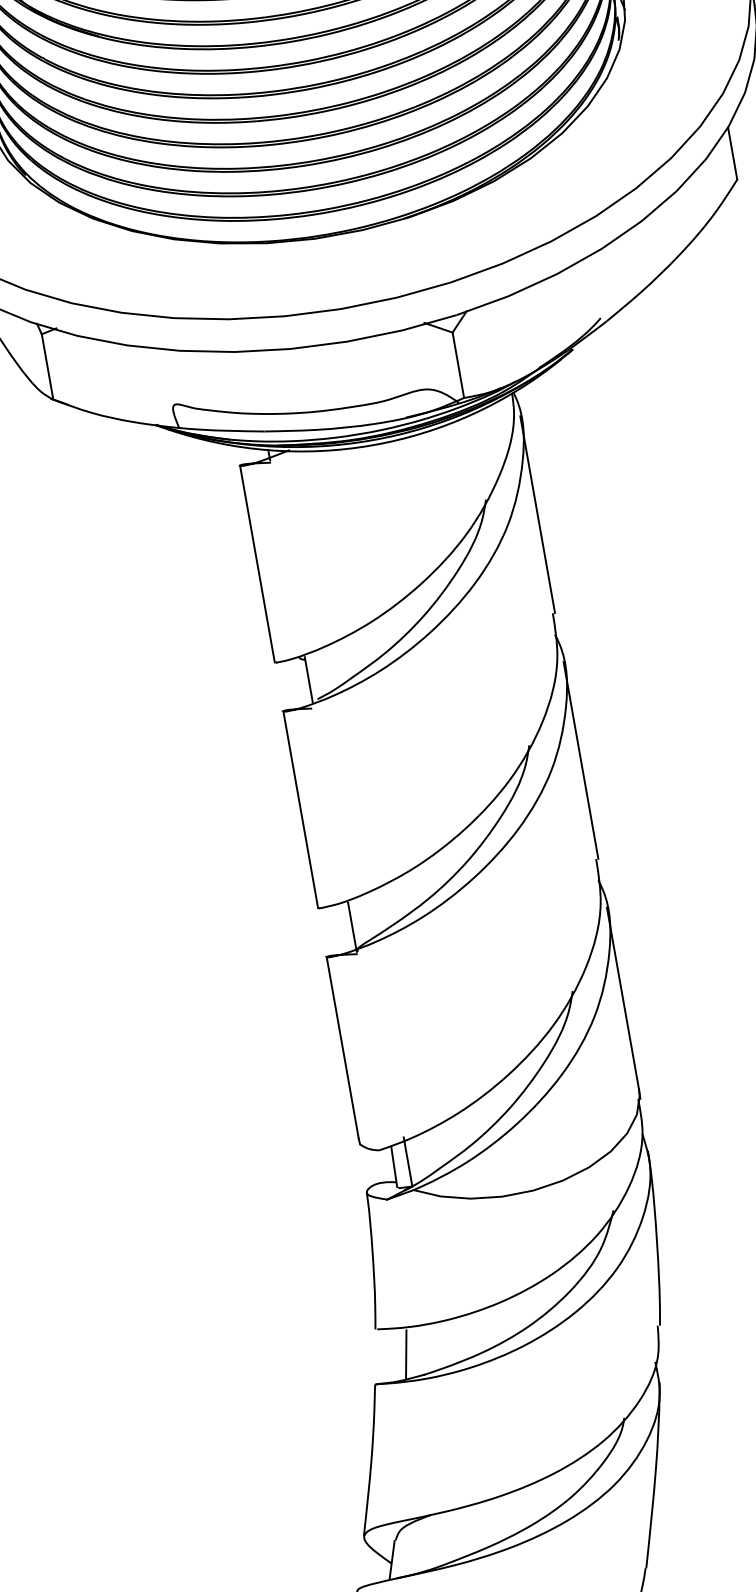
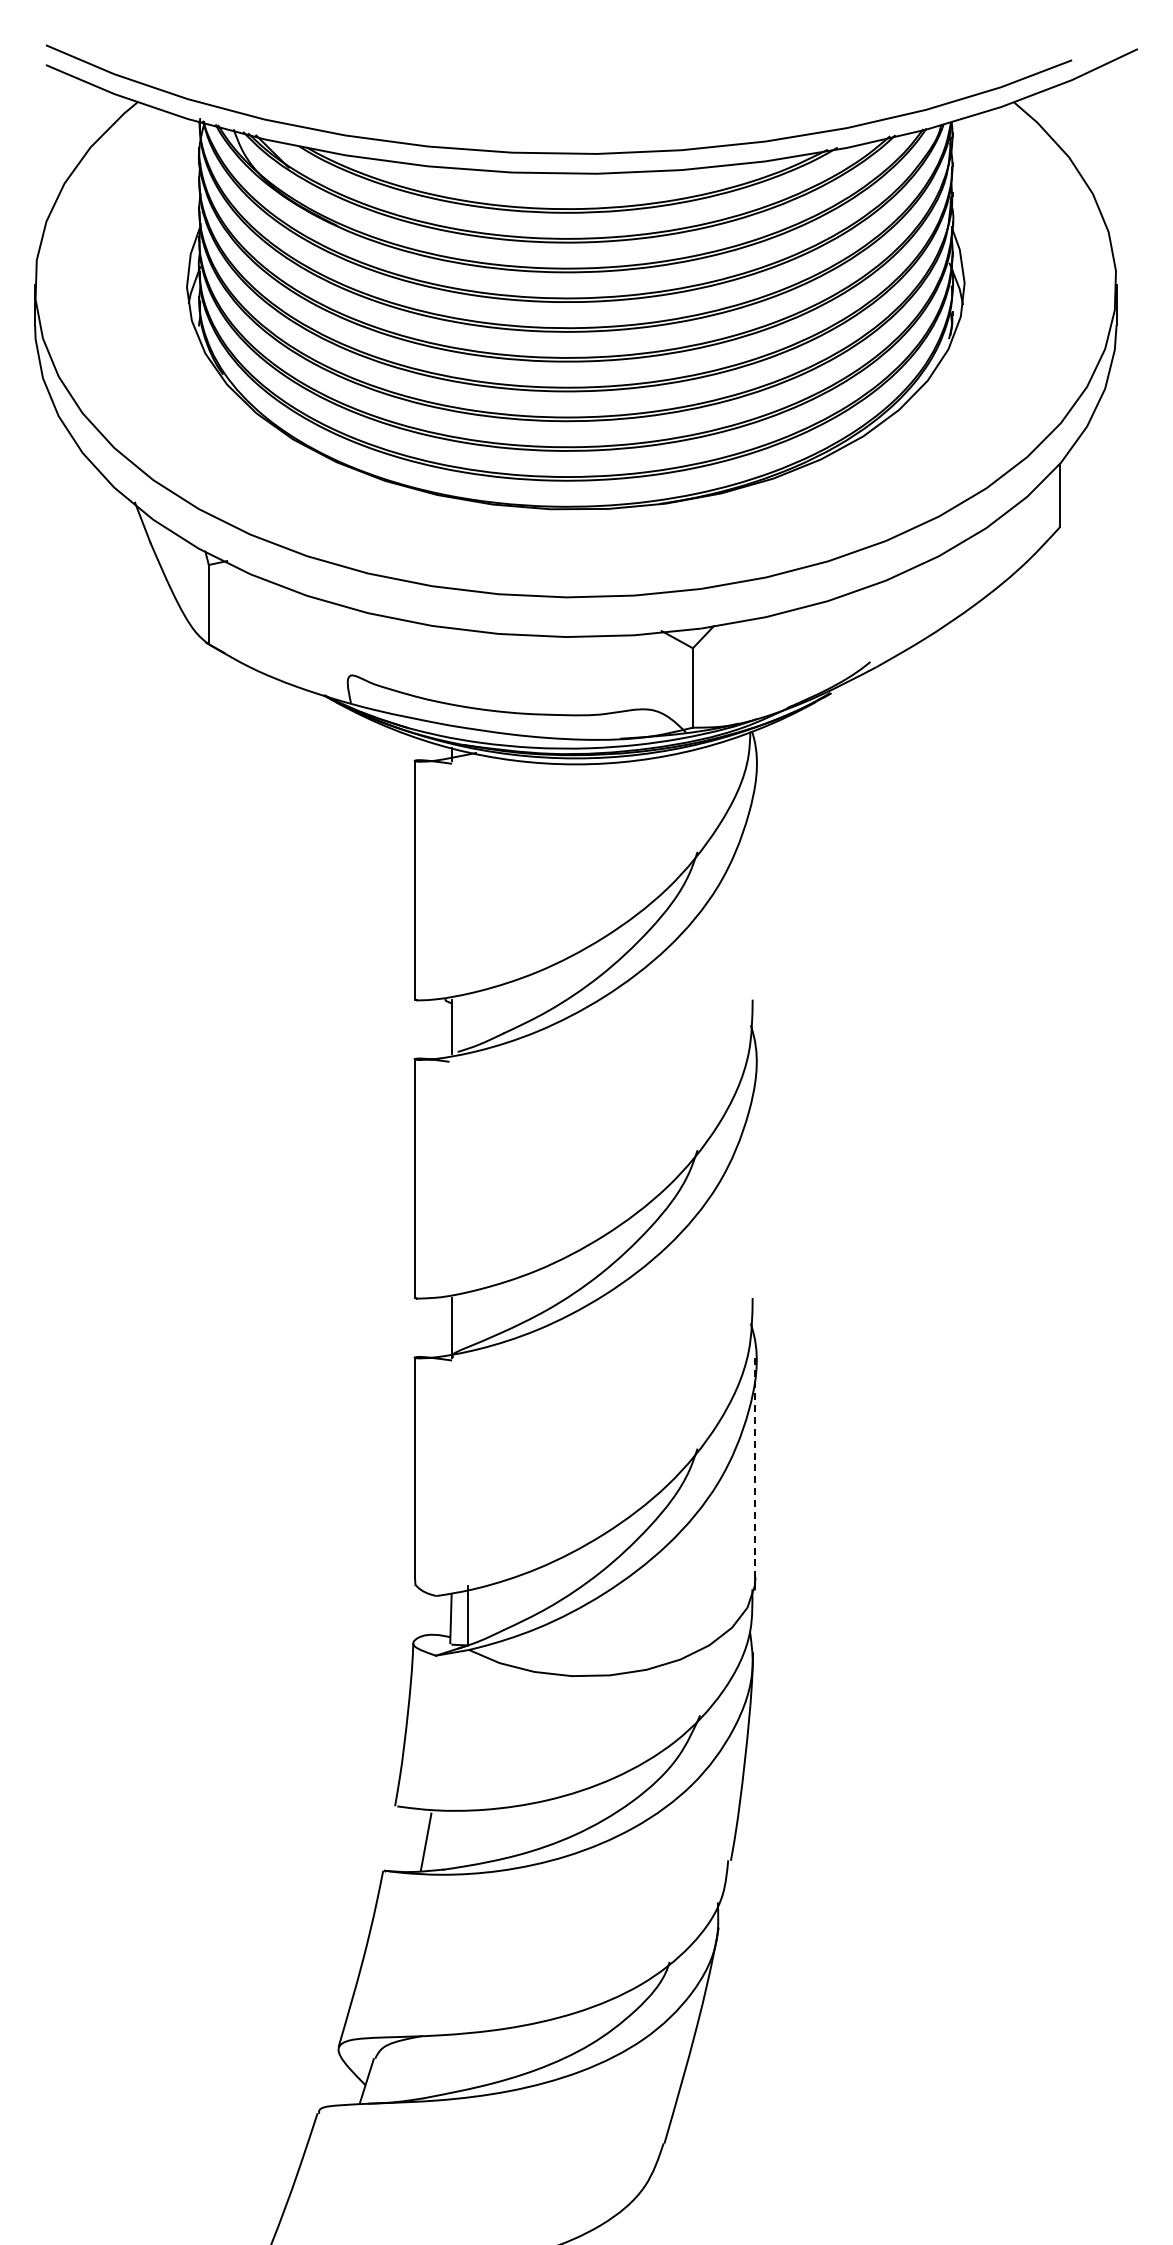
line: (537, 513) -> (755, 879), removed
line: (581, 760) -> (755, 1178), removed
line: (623, 998) -> (755, 1467), solid -> dashed

